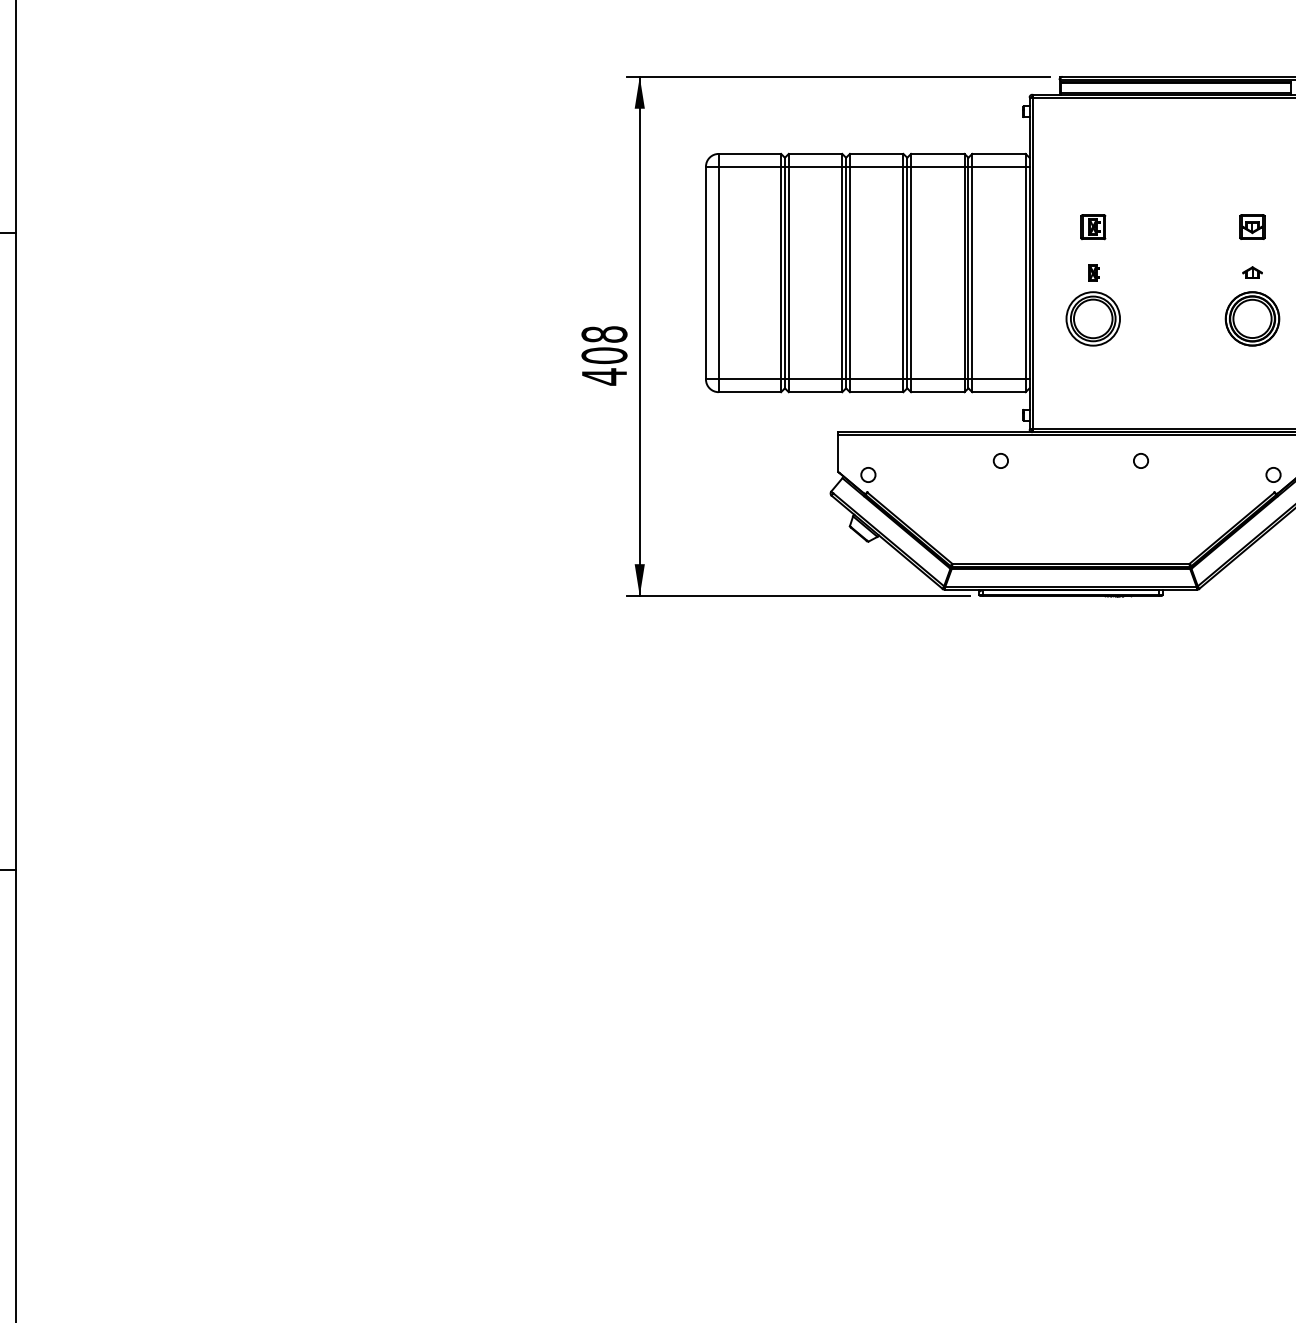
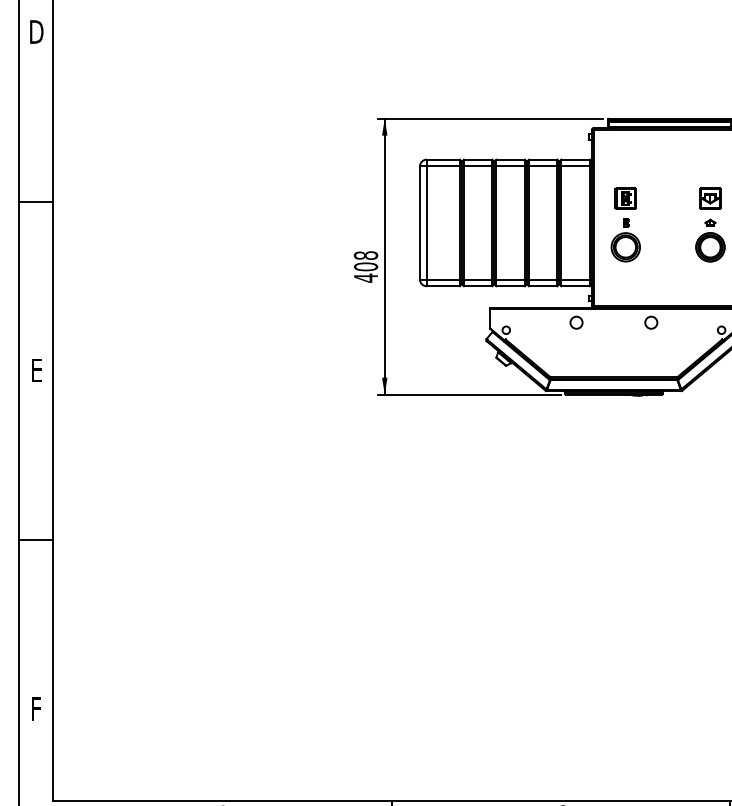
part: (1092, 227) -> (625, 198), size x1.6
part: (1252, 227) -> (710, 198), size x1.6
circle: (1000, 460) -> (576, 322), size x1.6
circle: (1139, 460) -> (650, 322), size x1.6

